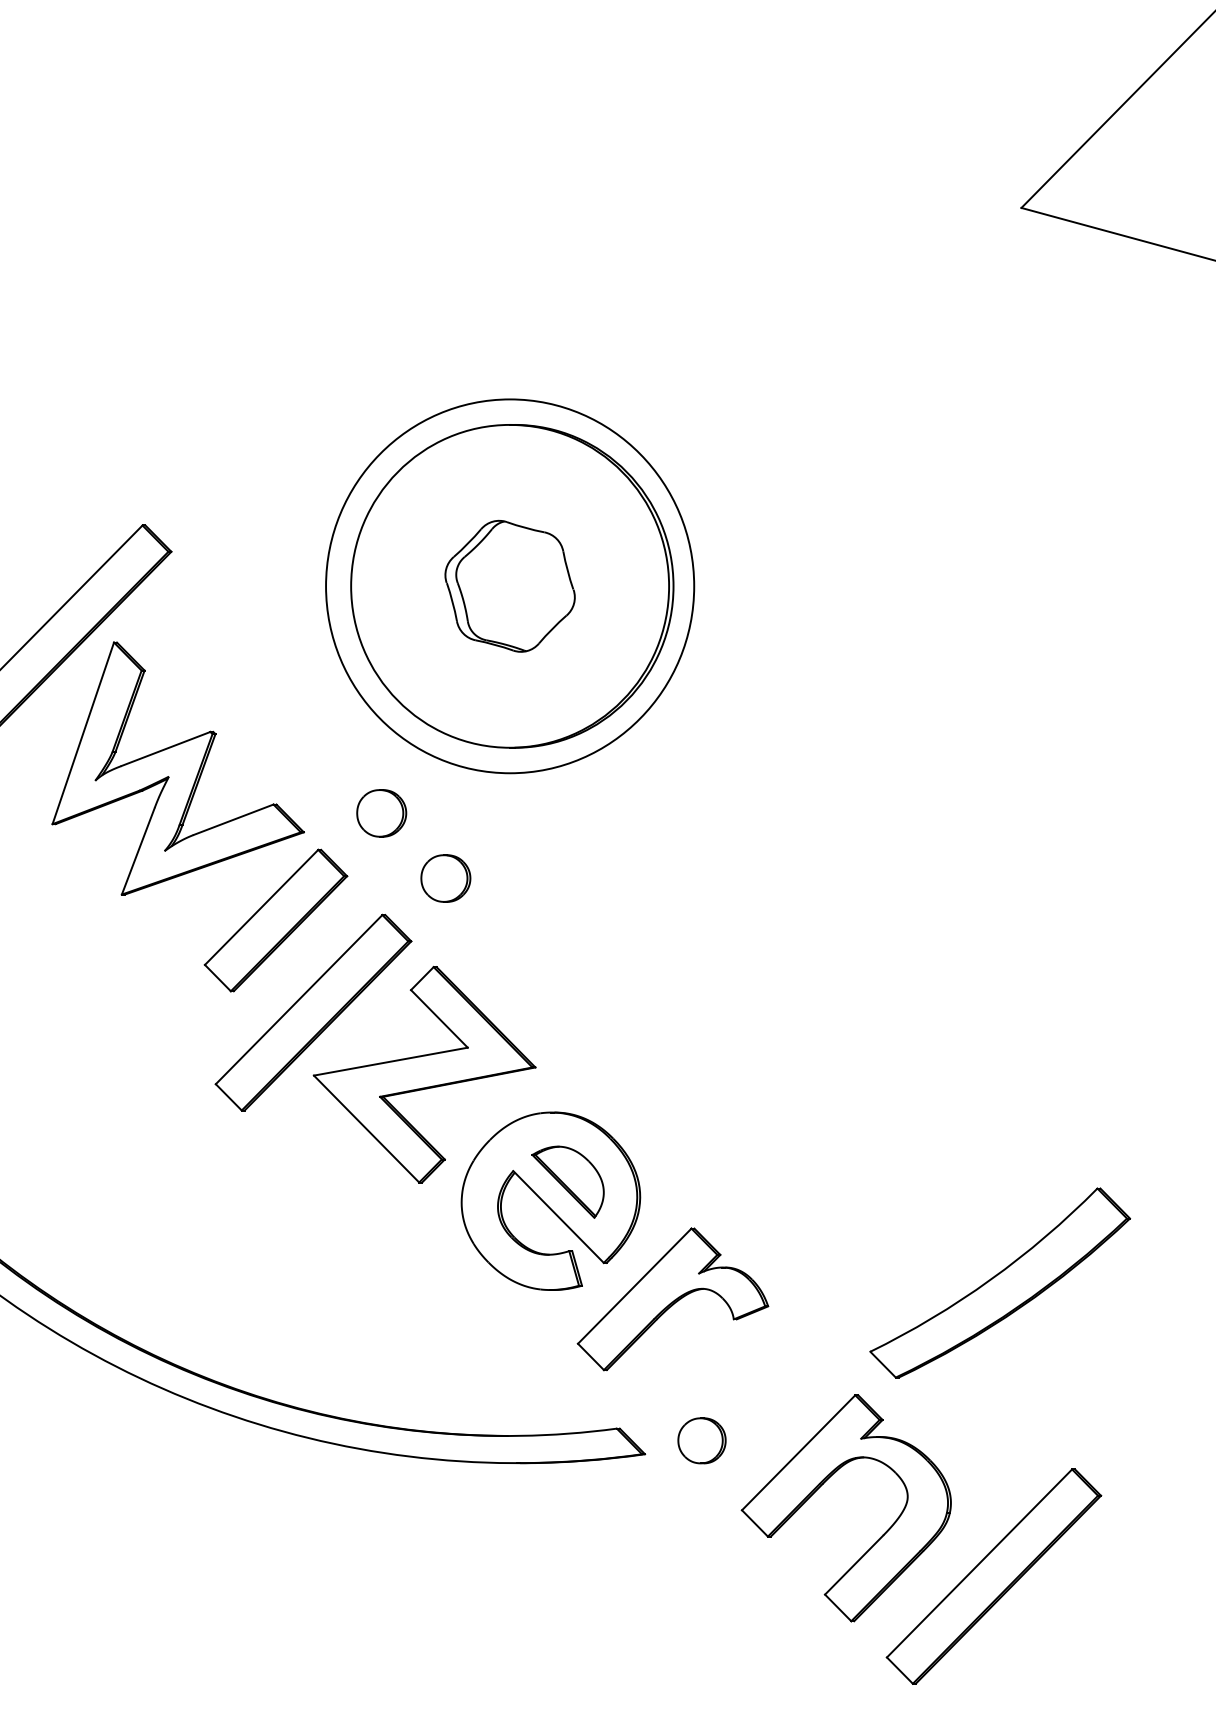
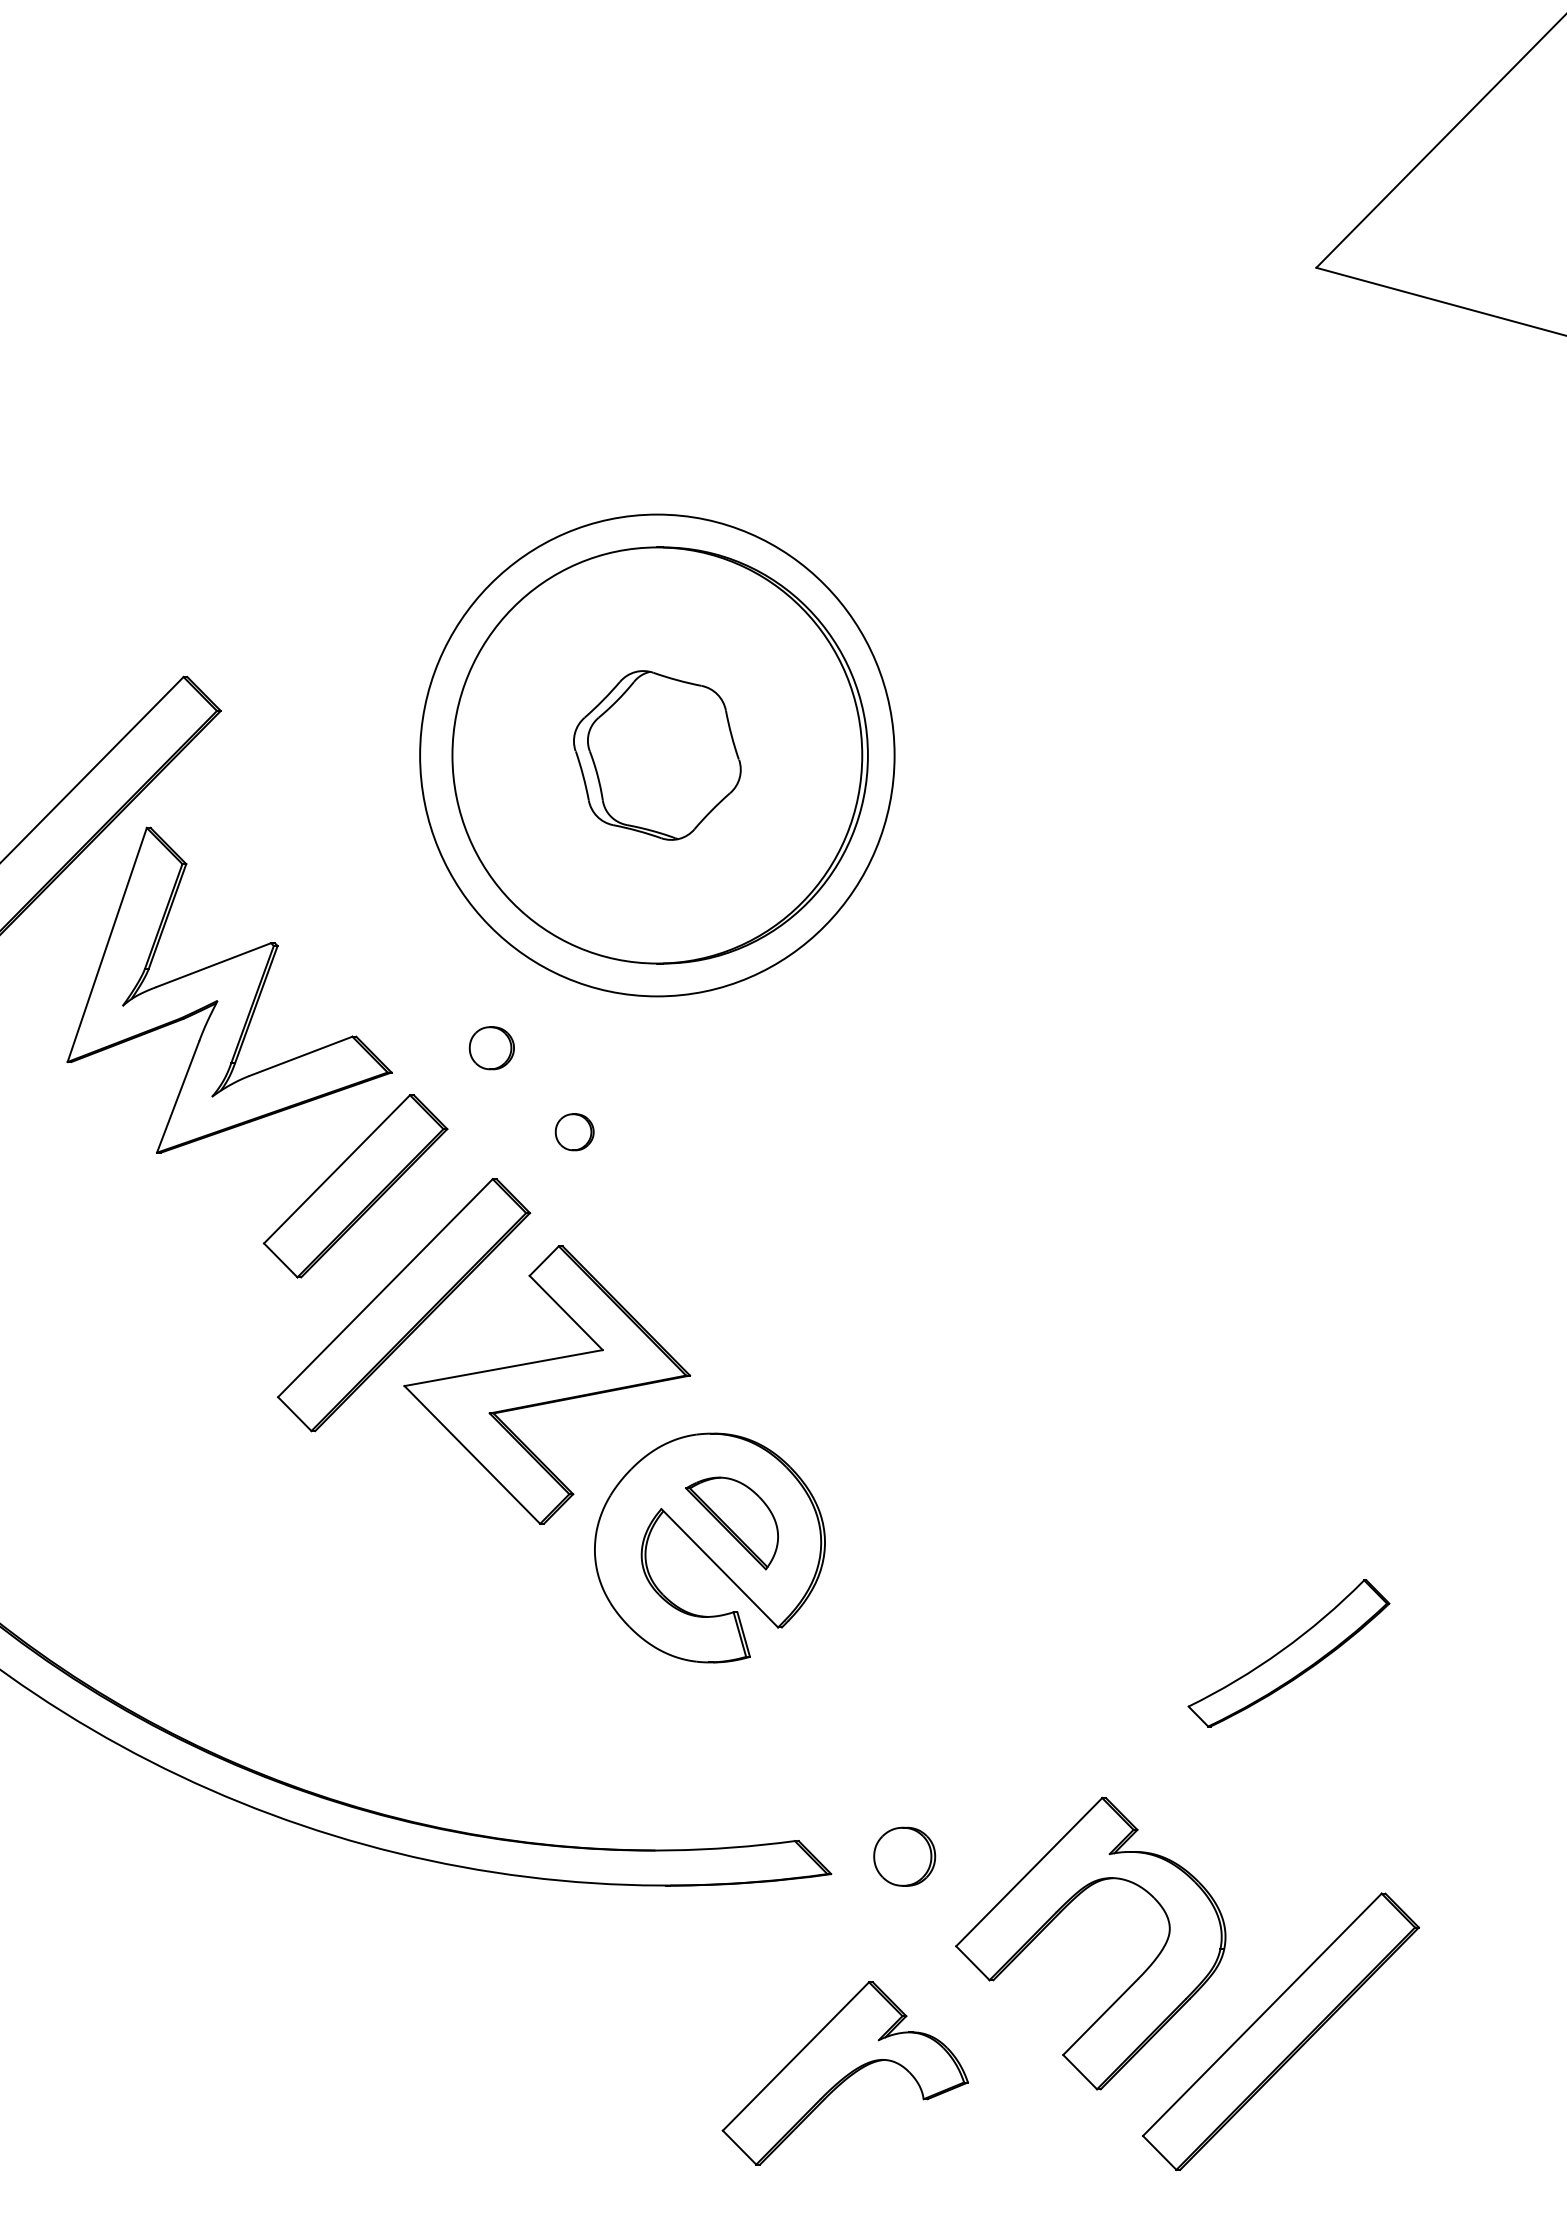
part: (381, 813) -> (491, 1048), size x0.7
part: (445, 878) -> (574, 1132), size x0.6
part: (999, 1283) -> (1288, 1653), size x0.6
part: (672, 1299) -> (844, 2073), moved

